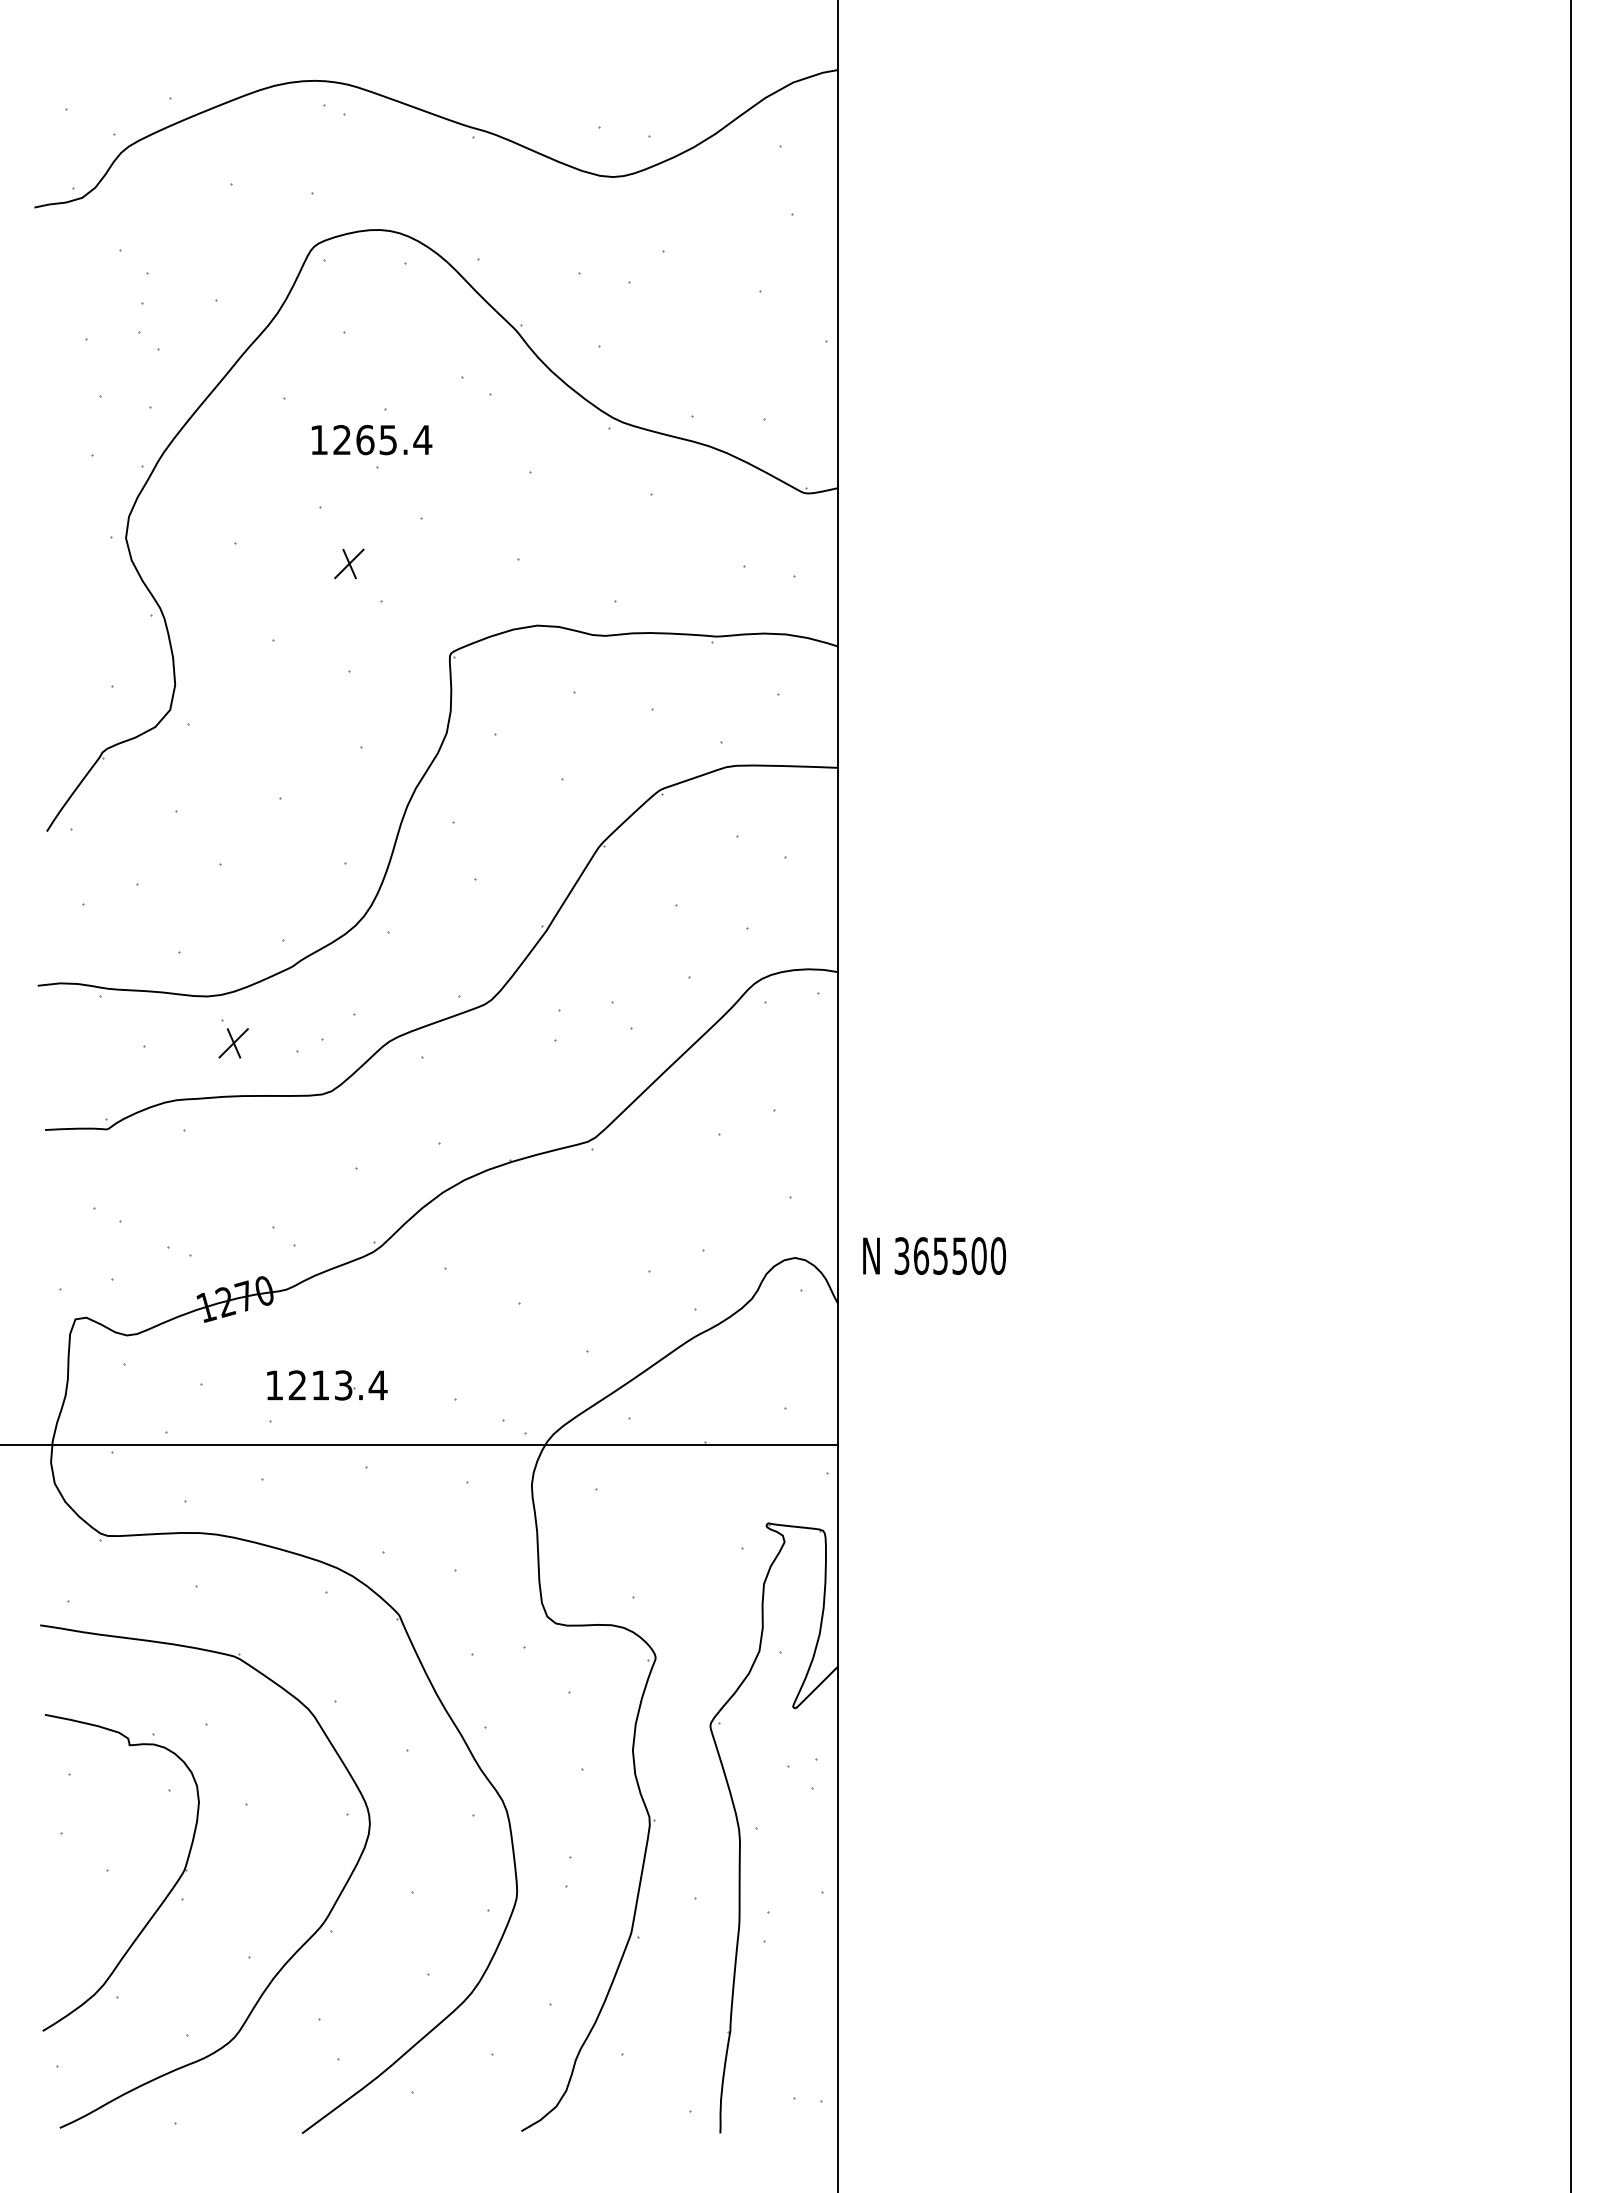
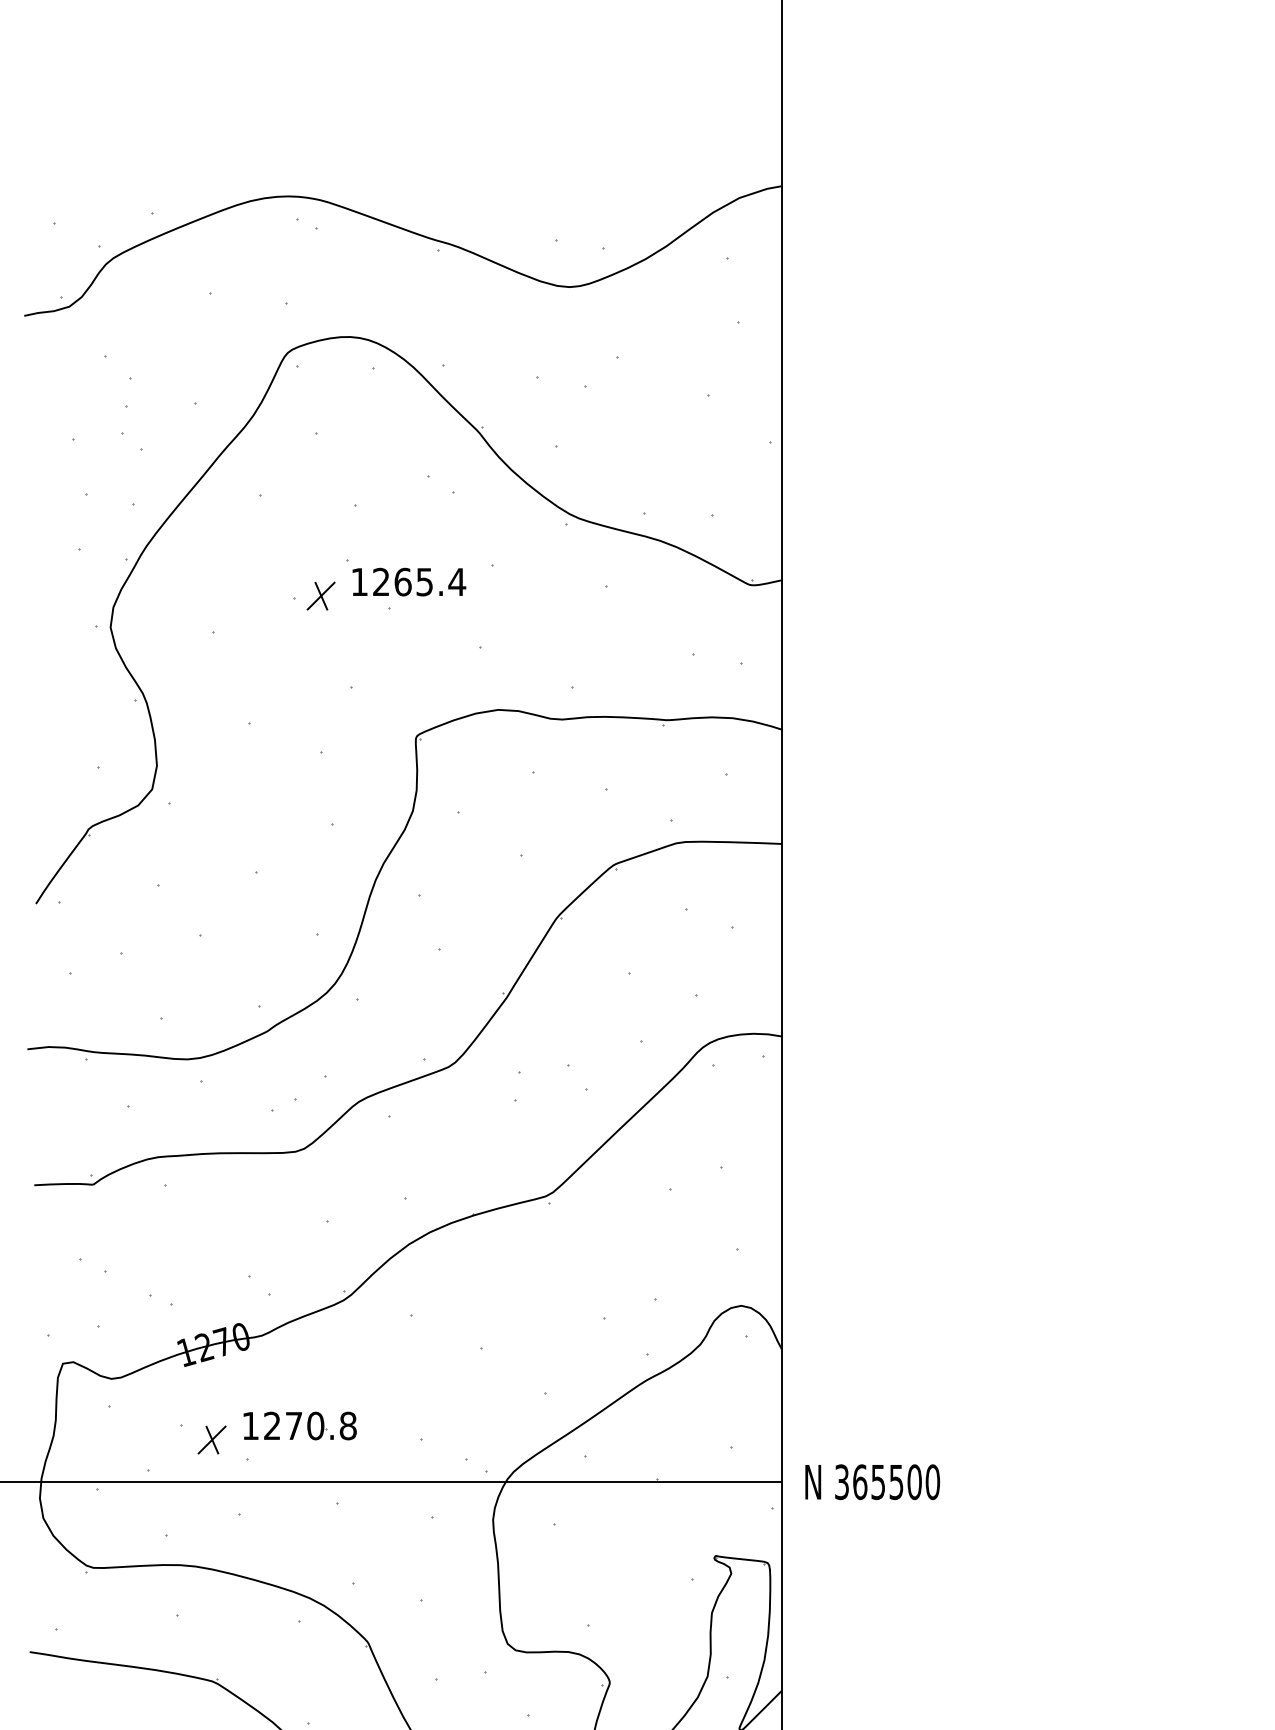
text: (371, 440) -> (408, 582), moved
part: (349, 563) -> (321, 595), moved
part: (233, 1043) -> (211, 1440), moved
text: (934, 1255) -> (872, 1481), moved
text: (349, 1385) -> (321, 1426), 1213.4 -> 1270.8

